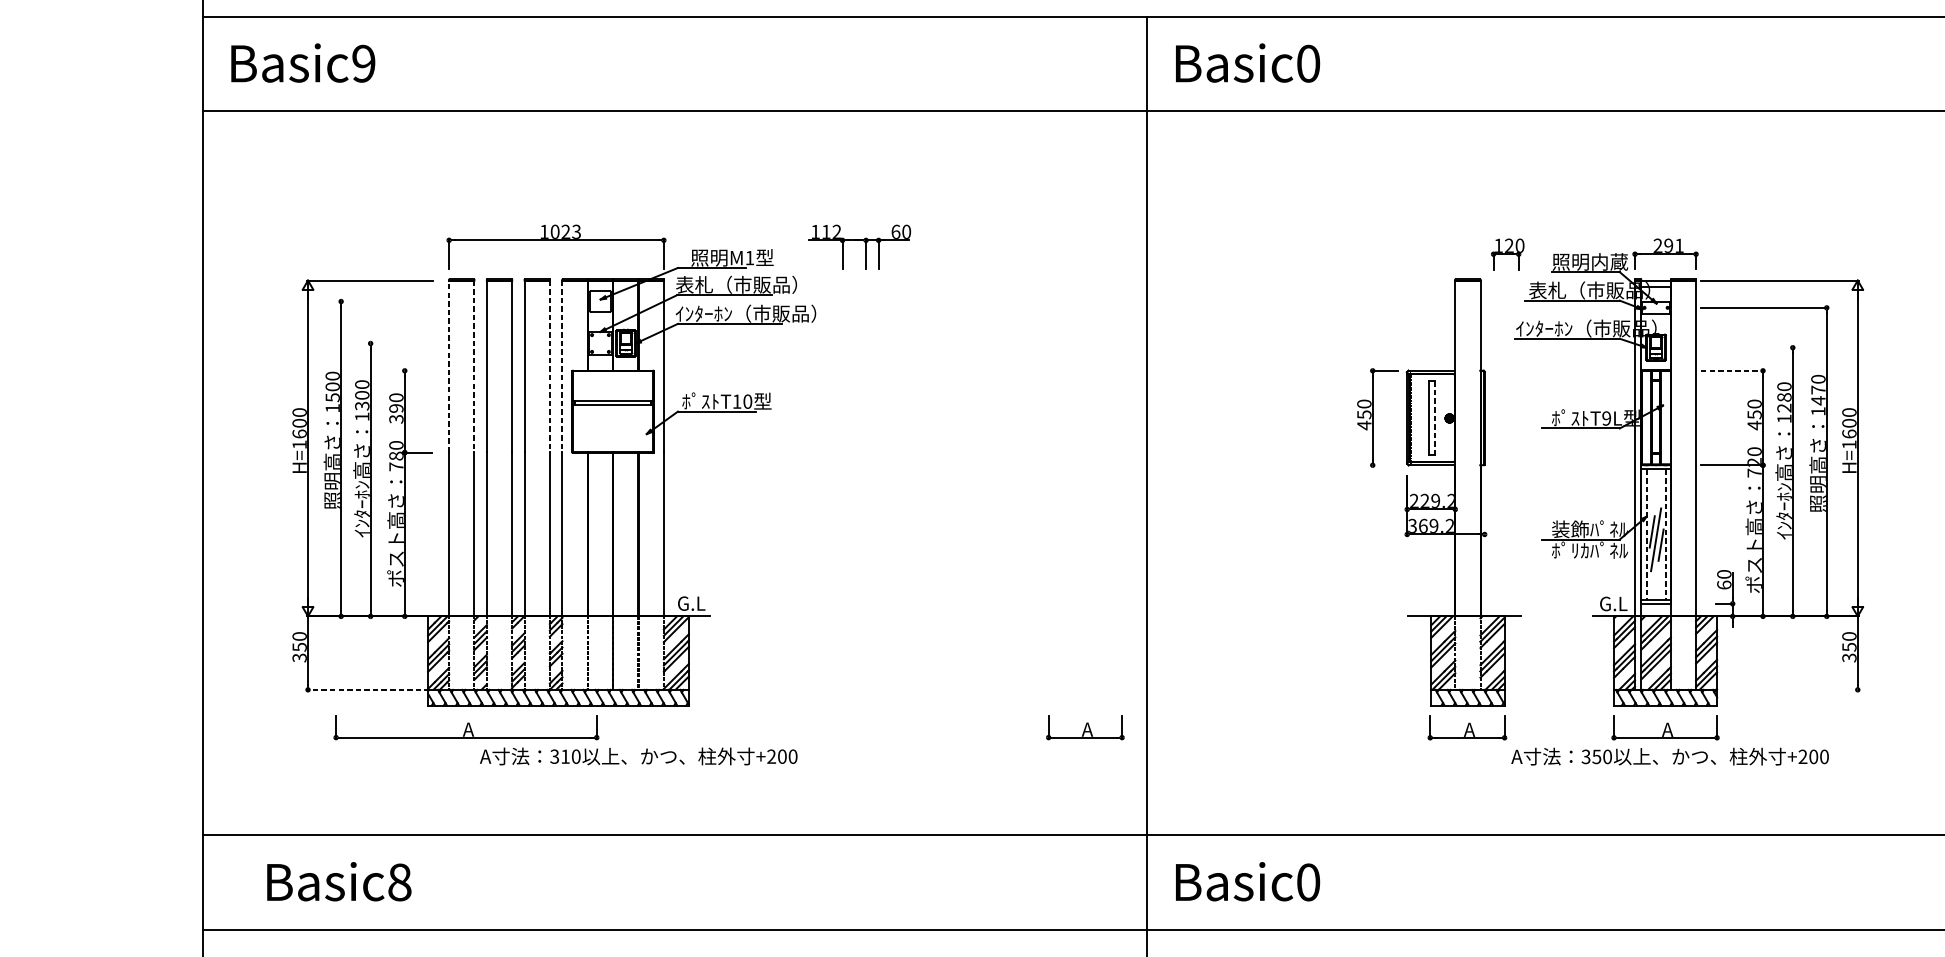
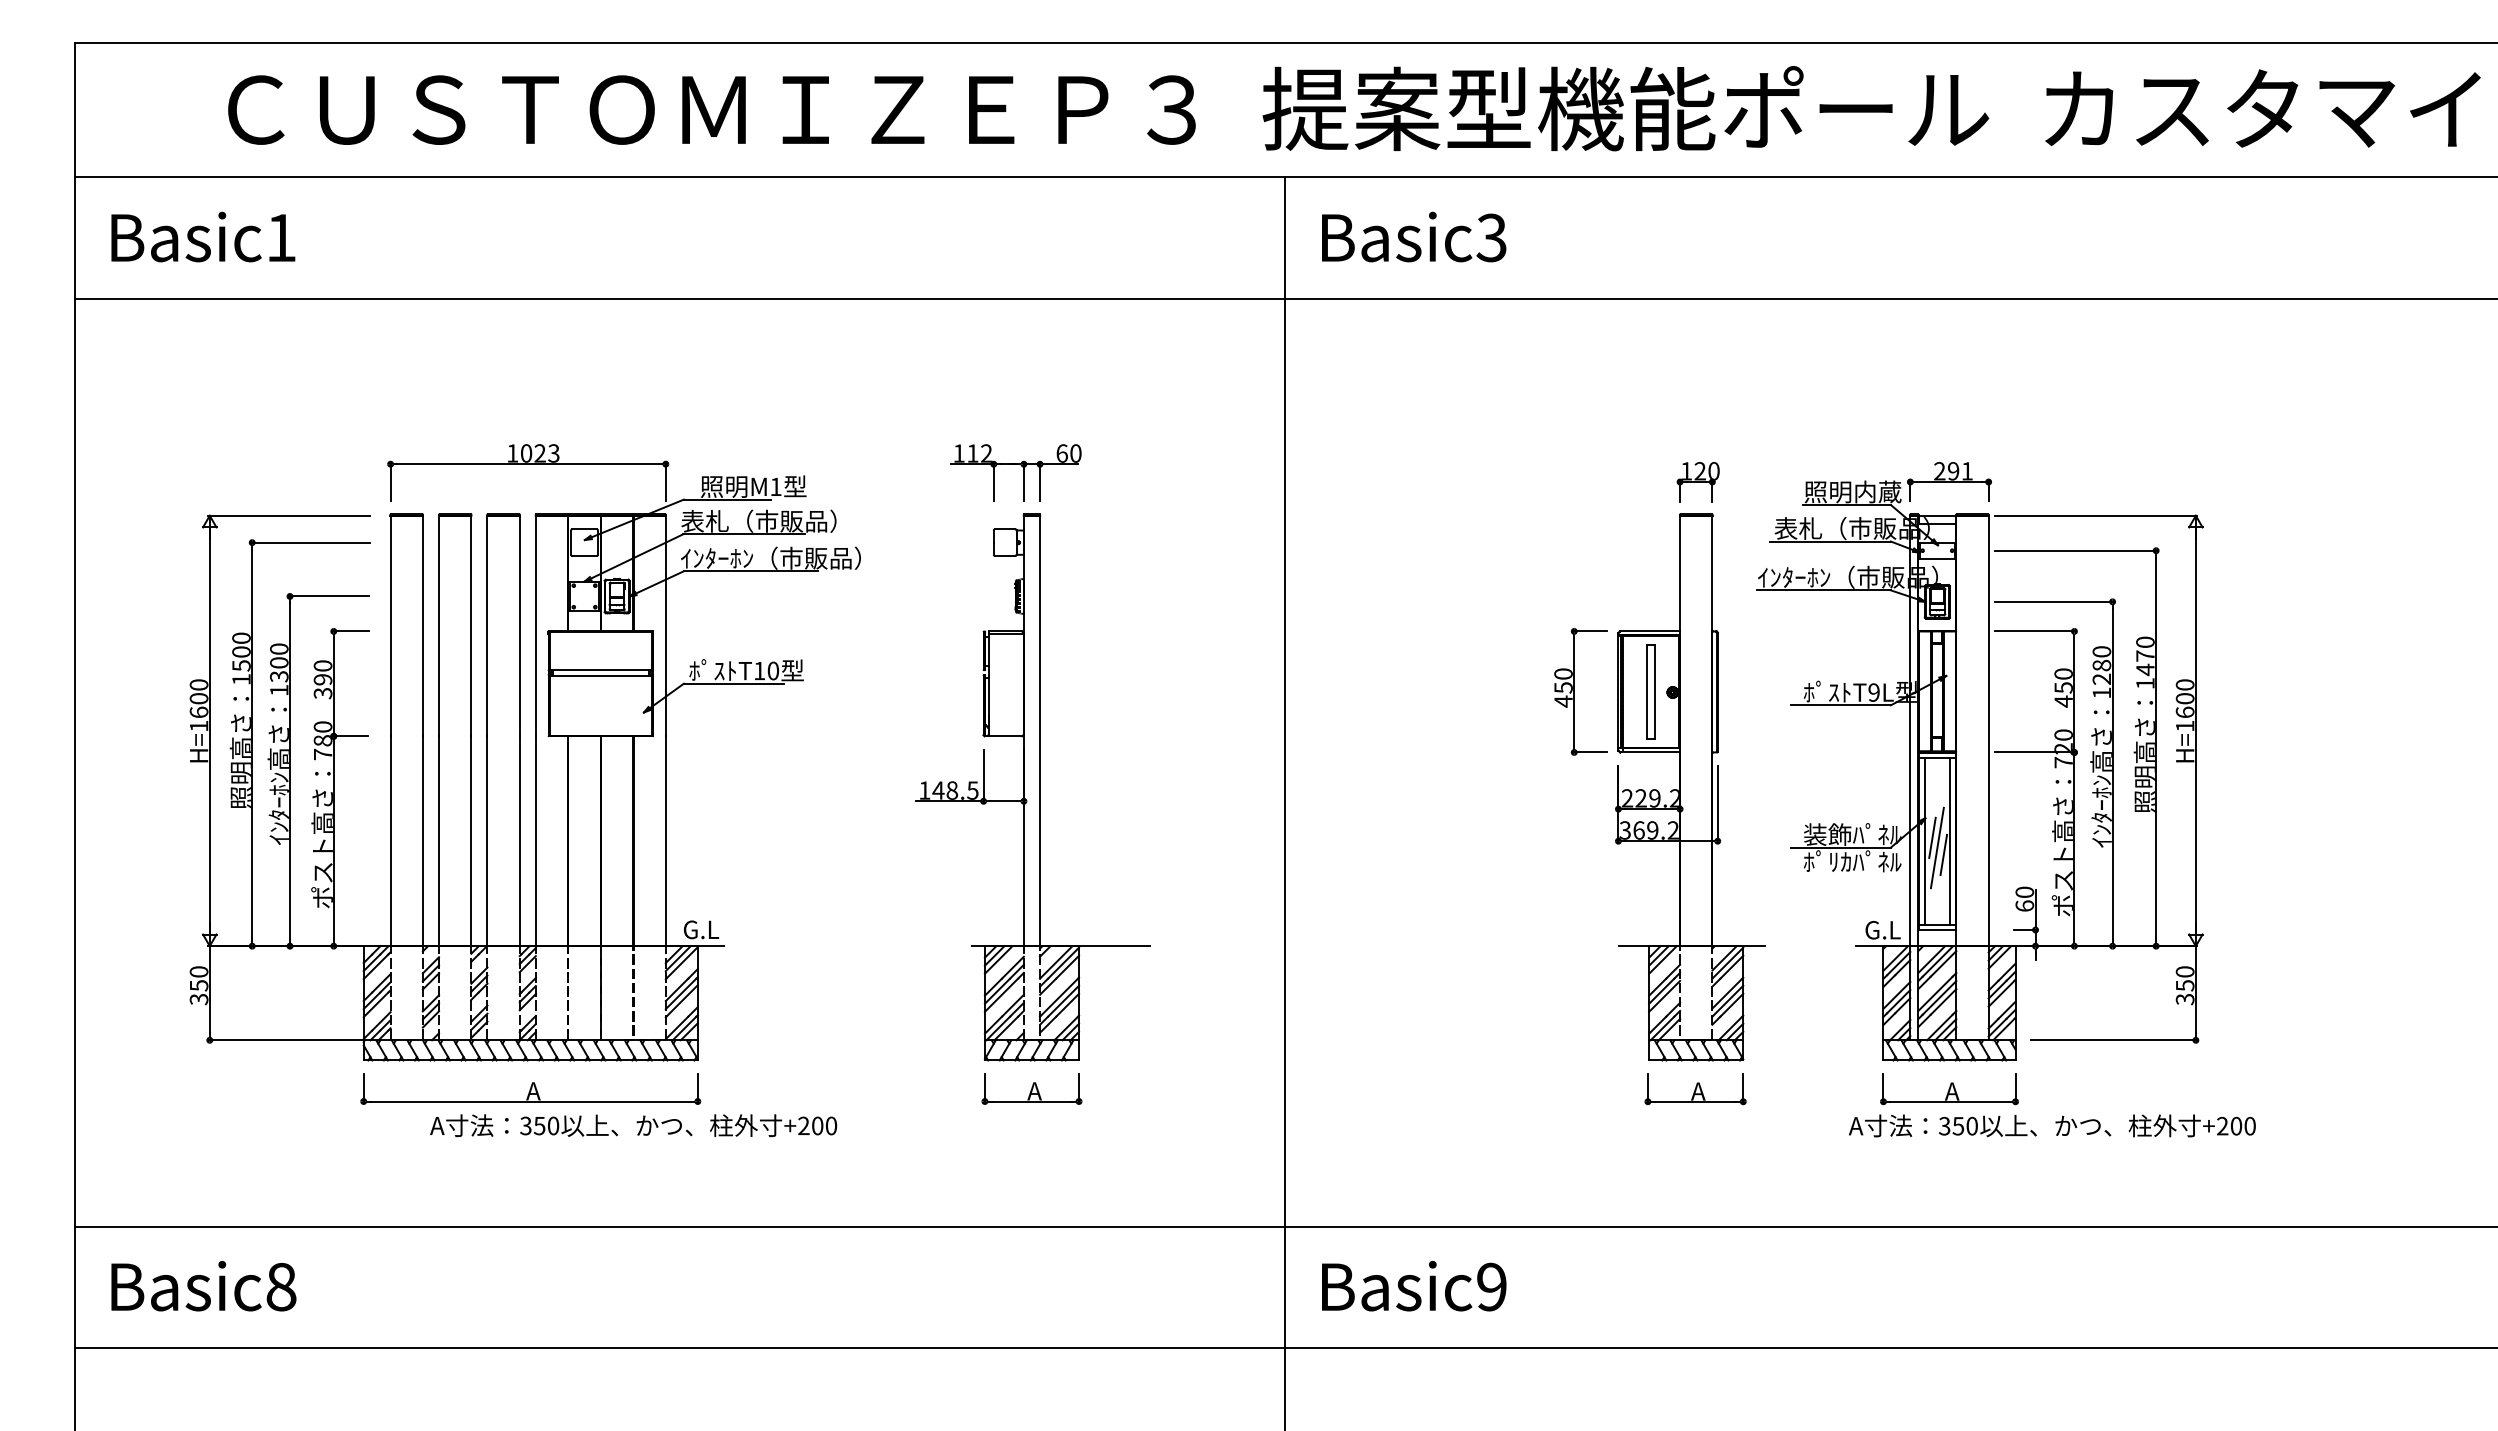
text: (363, 63) -> (280, 237), Basic9 -> Basic1
text: (1308, 63) -> (1491, 237), Basic0 -> Basic3
part: (859, 240) -> (1015, 464), moved
part: (1507, 254) -> (1697, 482), moved
line: (385, 301) -> (309, 542), added
line: (400, 343) -> (328, 596), added
line: (1746, 347) -> (2053, 601), added
line: (449, 366) -> (390, 625), dashed -> solid
line: (474, 366) -> (422, 626), dashed -> solid
line: (549, 366) -> (519, 626), dashed -> solid
line: (562, 366) -> (535, 626), dashed -> solid
line: (417, 370) -> (350, 631), added
line: (1732, 370) -> (2035, 631), dashed -> solid
line: (1435, 418) -> (1654, 692), dashed -> solid
line: (1384, 465) -> (1589, 752), added
part: (950, 492) -> (1032, 787), added
line: (1484, 505) -> (1717, 803), added
line: (1646, 534) -> (1925, 841), dashed -> solid
line: (1665, 534) -> (1949, 841), dashed -> solid
line: (368, 690) -> (287, 1040), dashed -> solid
line: (1794, 690) -> (2114, 1040), added
part: (466, 727) -> (530, 1088), moved
part: (1084, 727) -> (1031, 1088), moved
text: (1670, 756) -> (2052, 1125), moved
text: (565, 757) -> (539, 1126), 310 -> 350
text: (339, 881) -> (203, 1286), moved
text: (1308, 881) -> (1491, 1286), Basic0 -> Basic9

